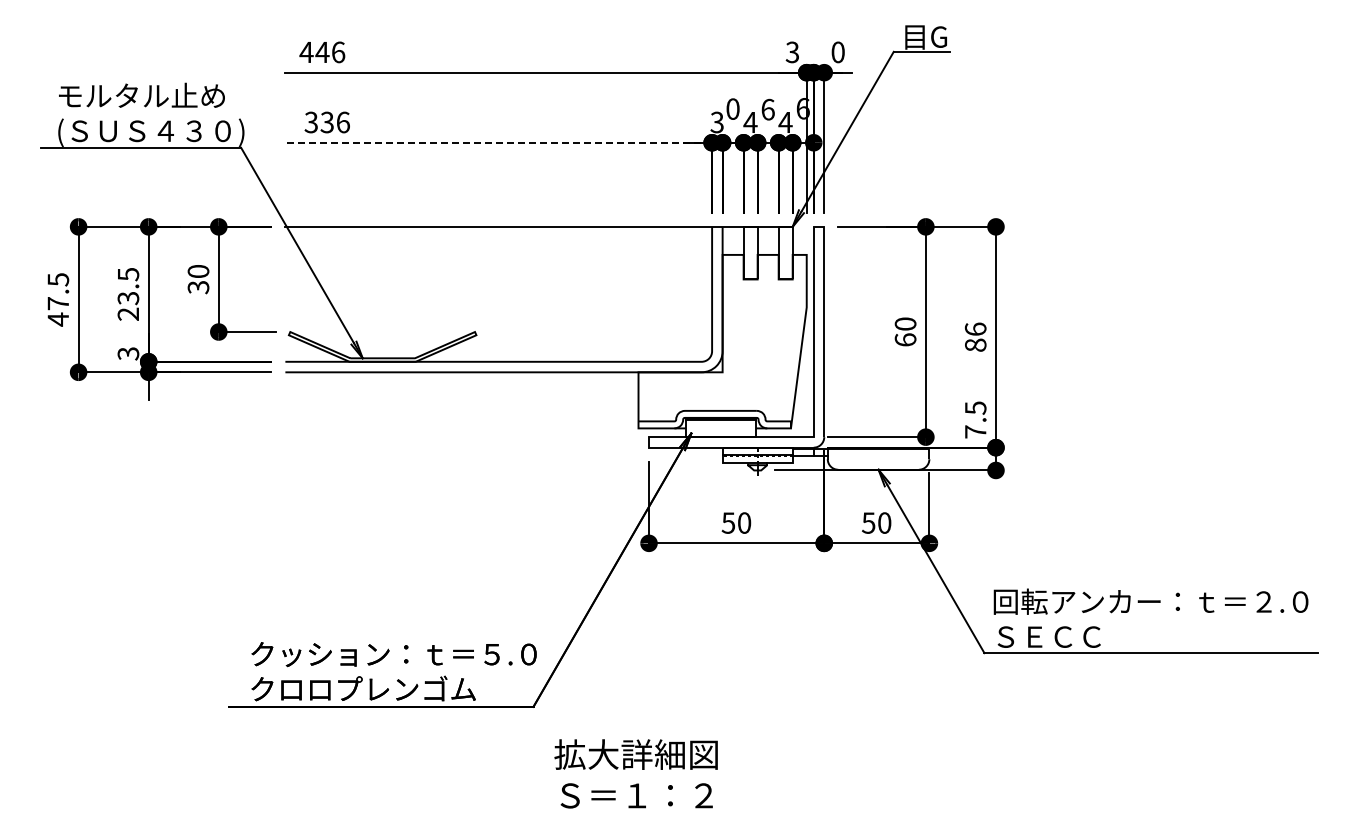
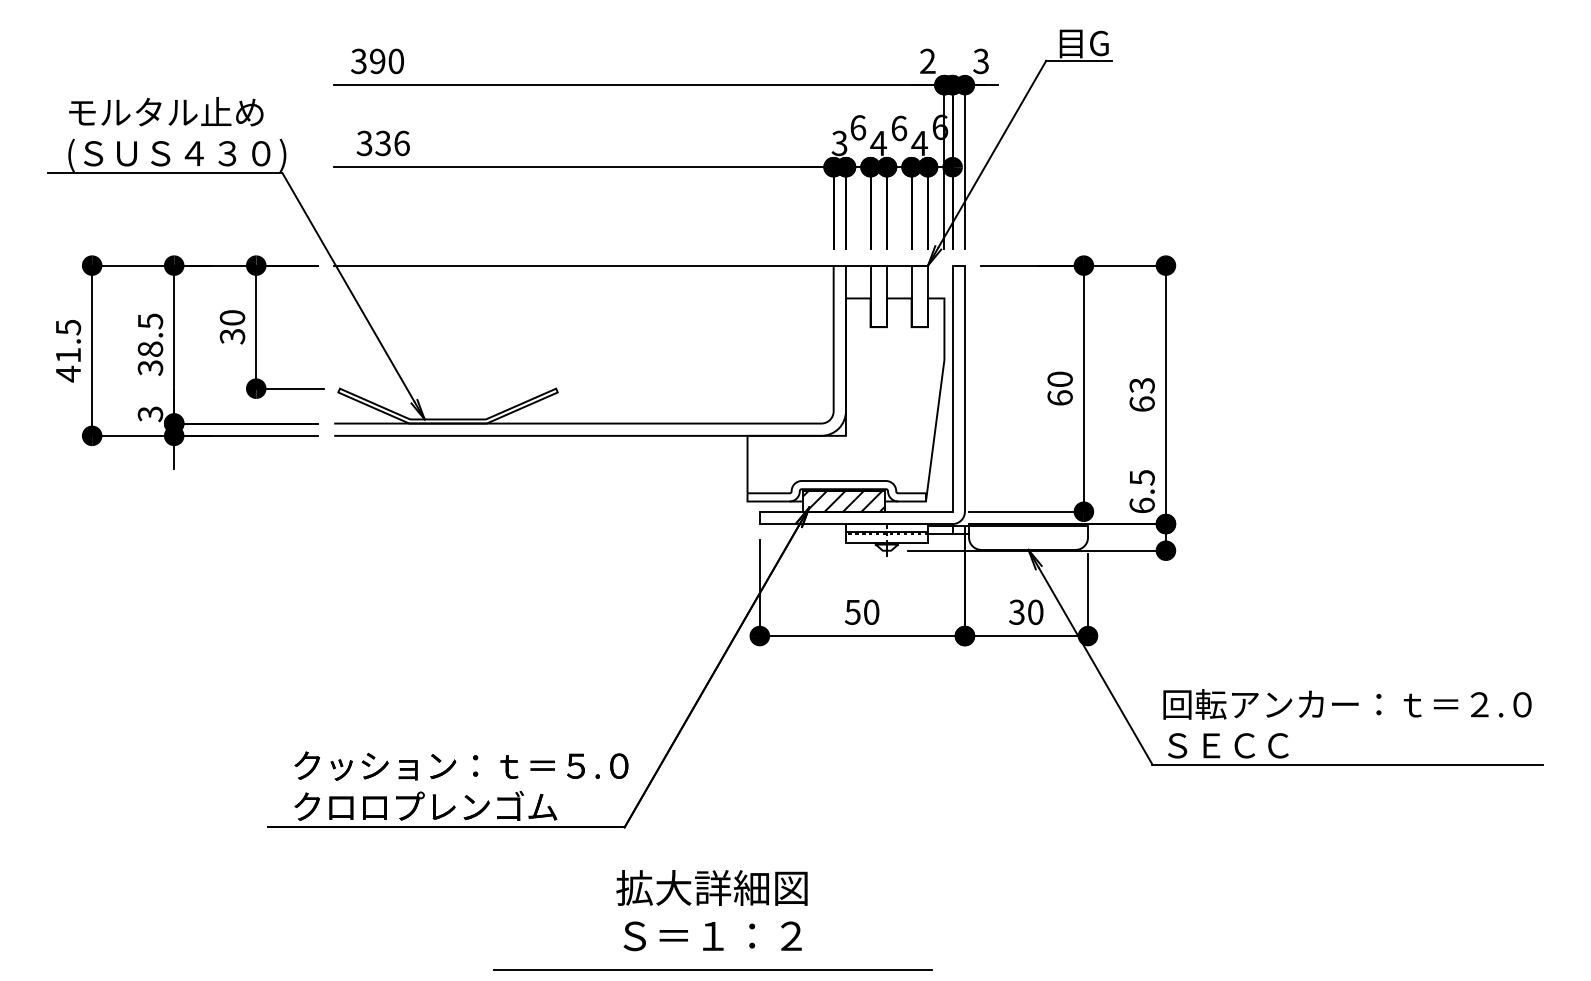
text: (322, 52) -> (377, 61), 446 -> 390
text: (792, 52) -> (927, 61), 3 -> 2
text: (837, 52) -> (980, 61), 0 -> 3
text: (732, 108) -> (857, 127), 0 -> 6
line: (498, 142) -> (583, 166), dashed -> solid
text: (57, 303) -> (67, 355), 47.5 -> 41.5
text: (128, 306) -> (150, 358), 23.5 -> 38.5
text: (975, 336) -> (1141, 393), 86 -> 63
hatch: (720, 428) -> (843, 501), added
text: (975, 431) -> (1141, 505), 7.5 -> 6.5
text: (868, 522) -> (1016, 611), 50 -> 30
text: (635, 773) -> (711, 910), moved
line: (608, 829) -> (712, 970), added

